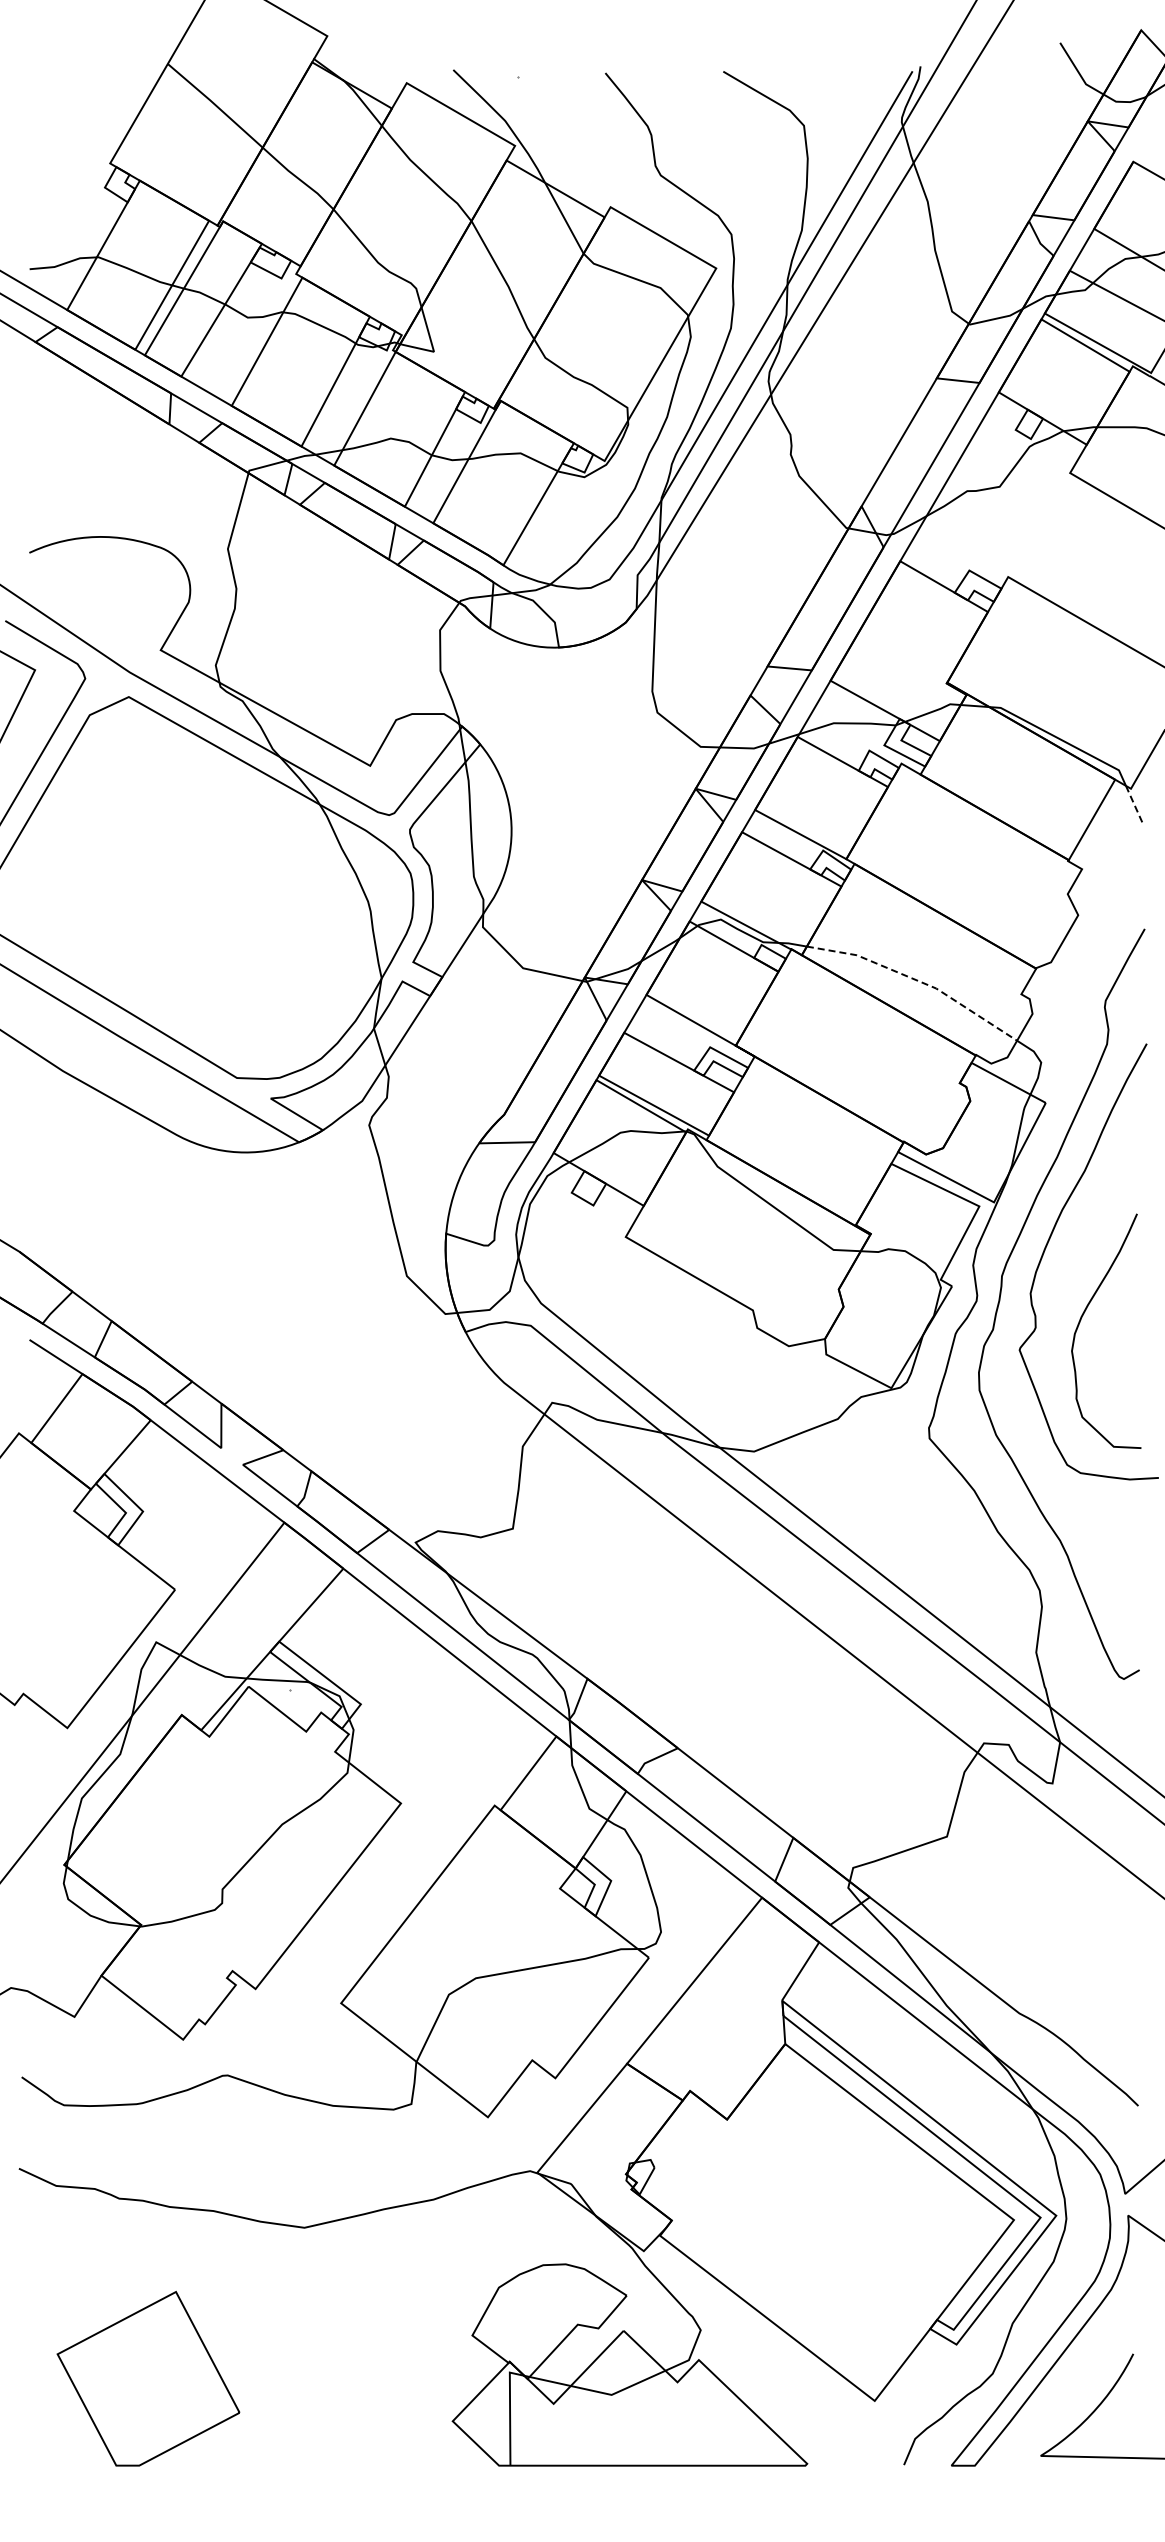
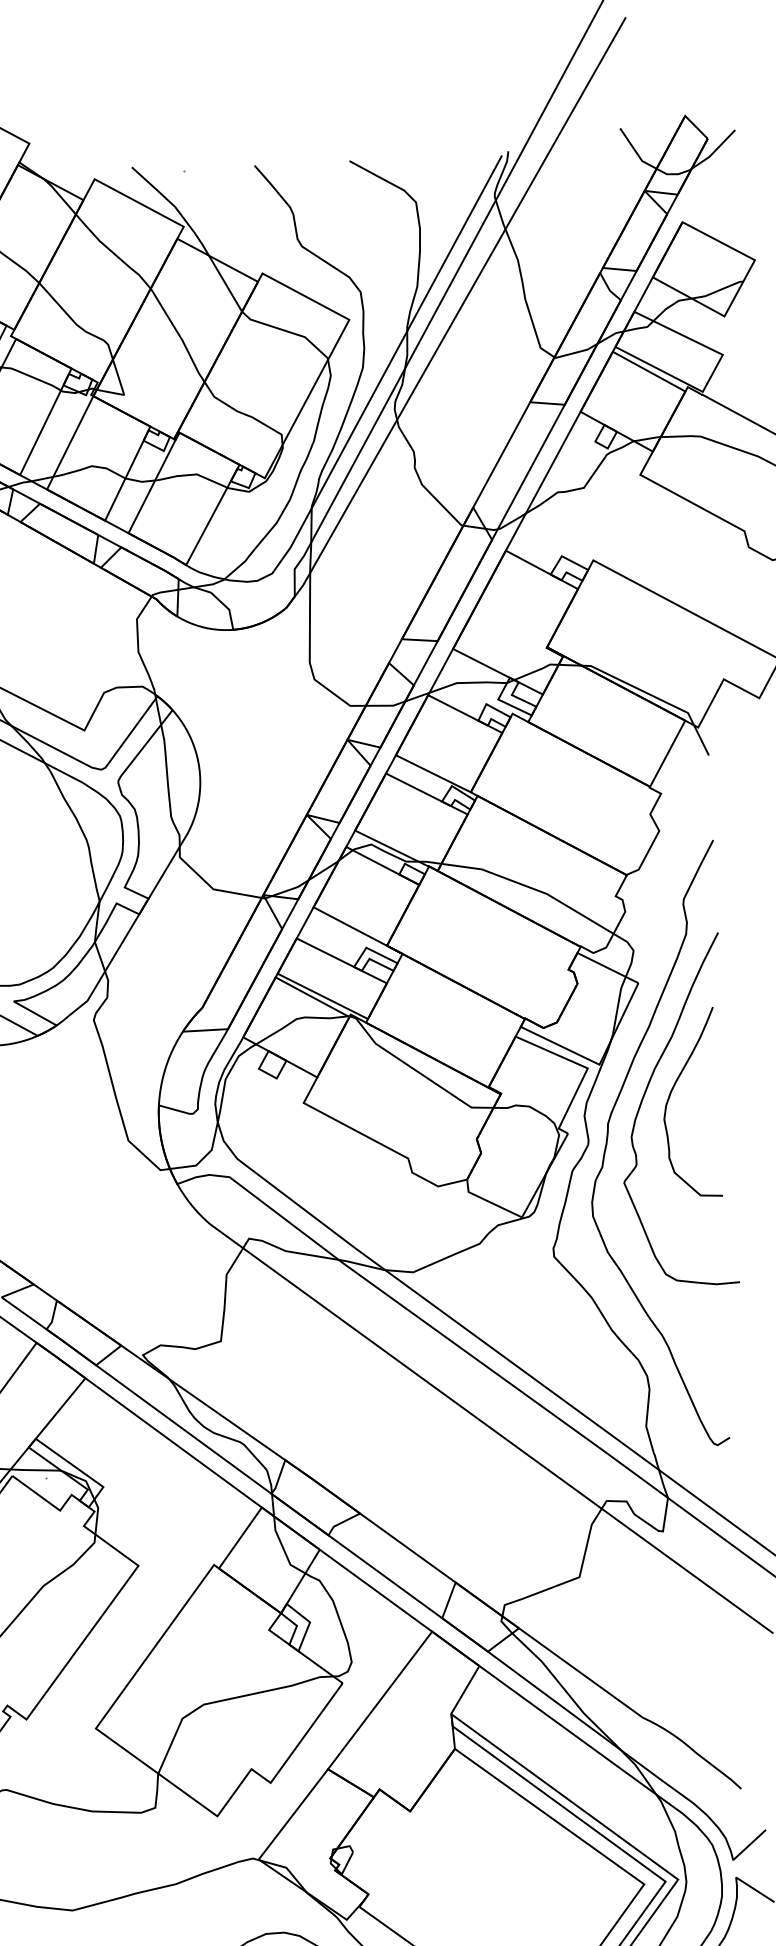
line: (1134, 804) -> (701, 740), dashed -> solid
line: (918, 980) -> (532, 888), dashed -> solid
curve: (1081, 1320) -> (671, 1094), moved

